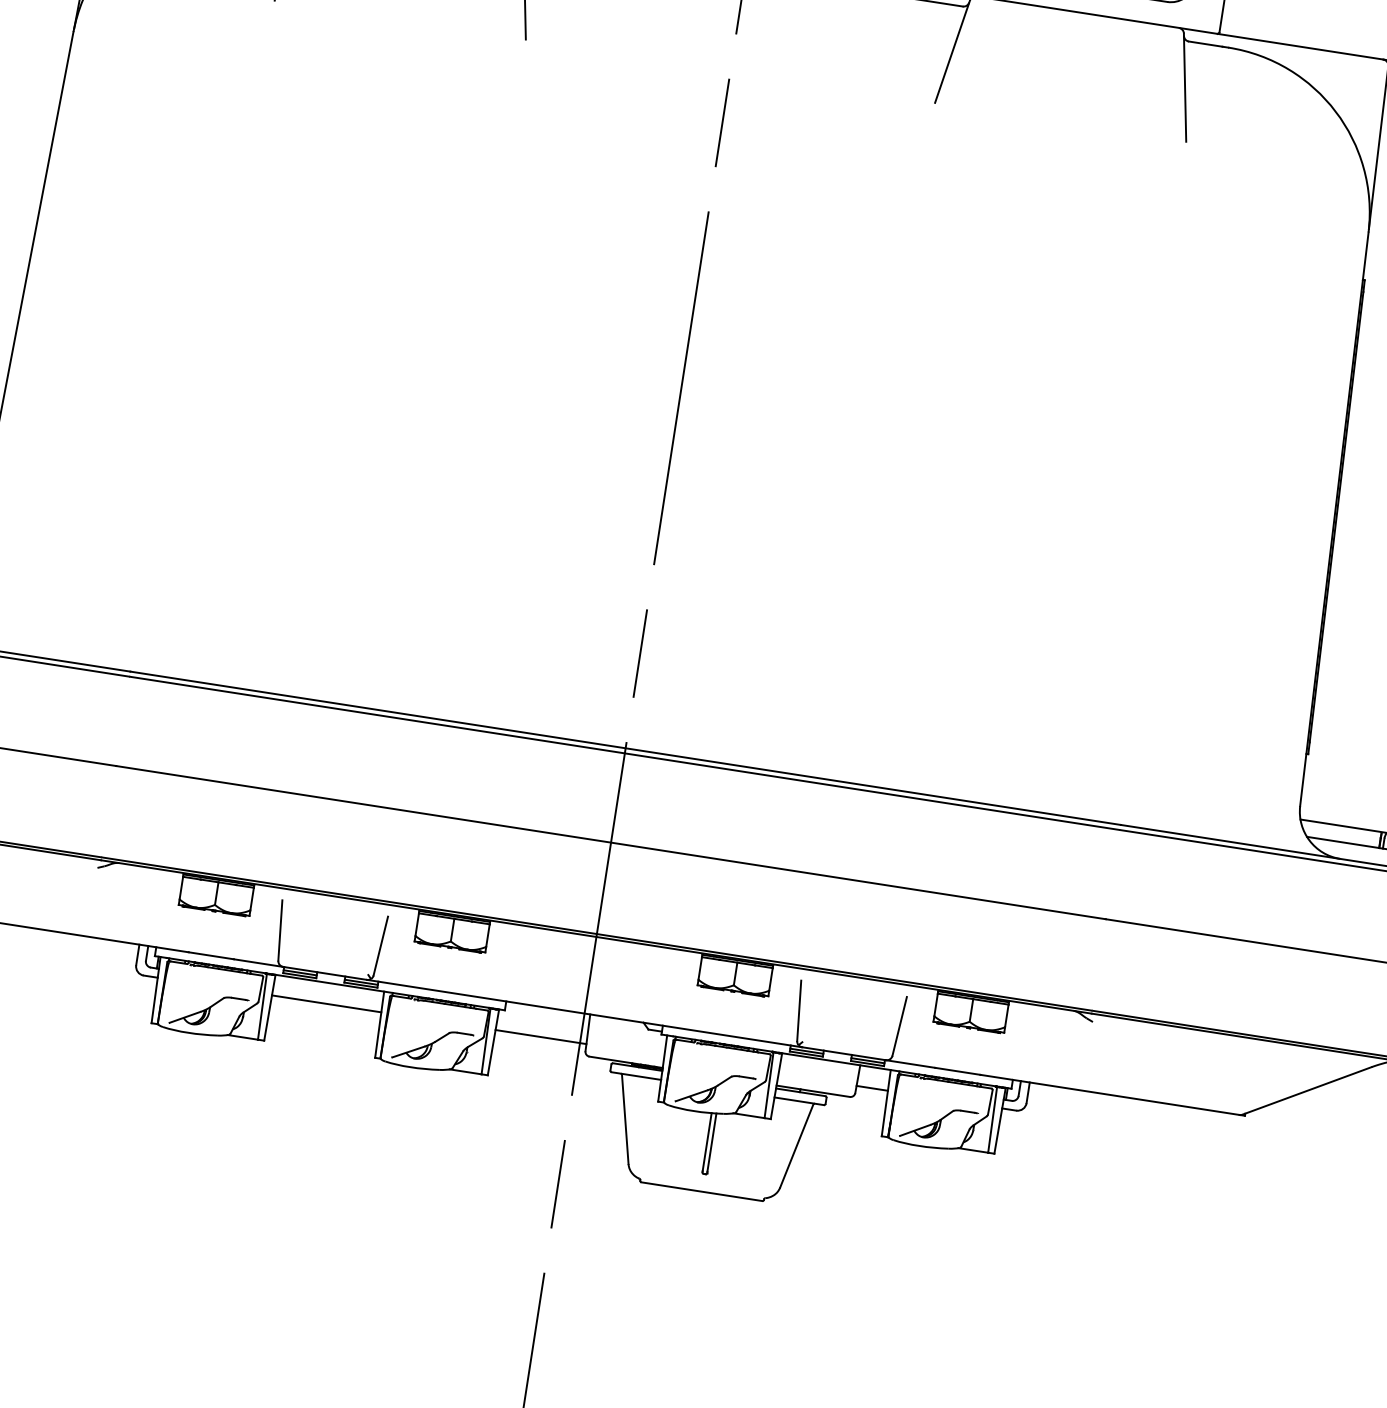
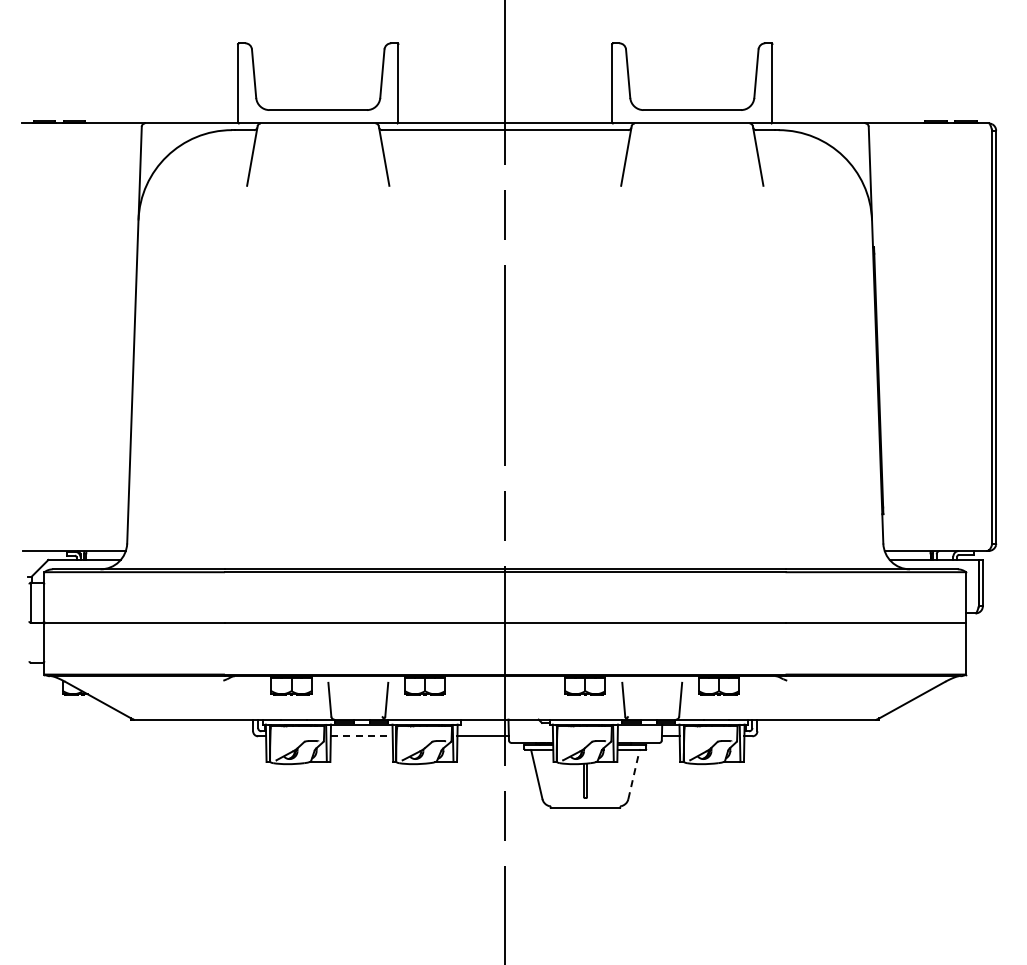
line: (326, 1004) -> (361, 736), solid -> dashed
line: (797, 1145) -> (634, 774), solid -> dashed

